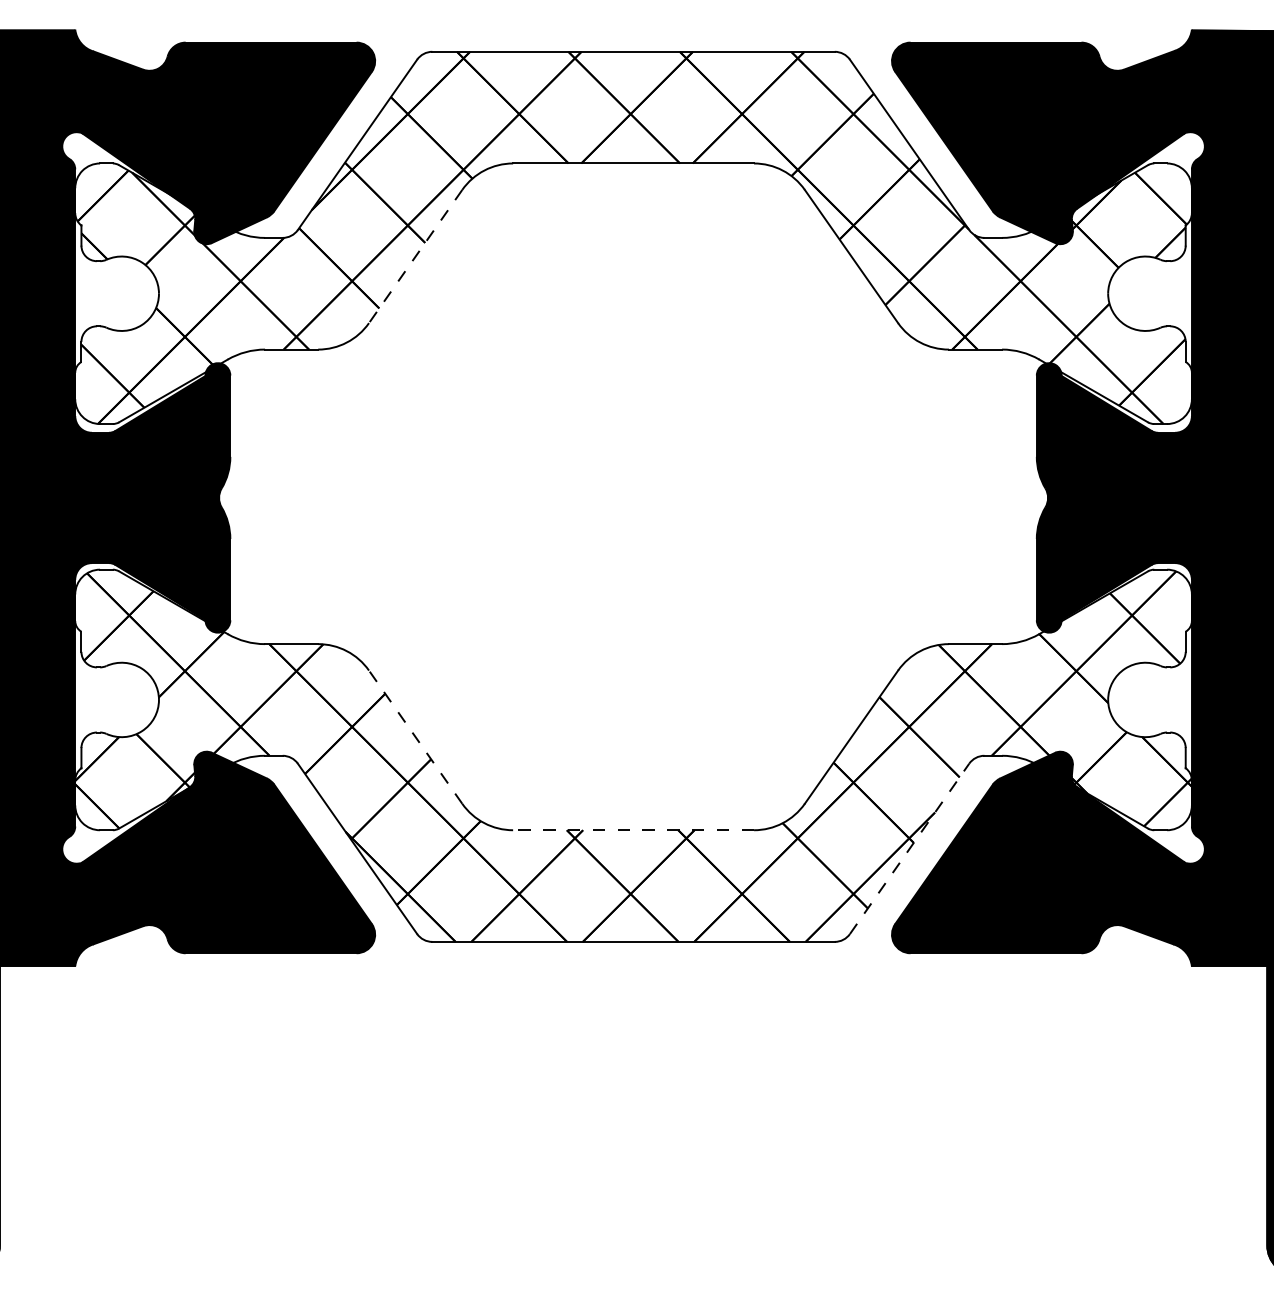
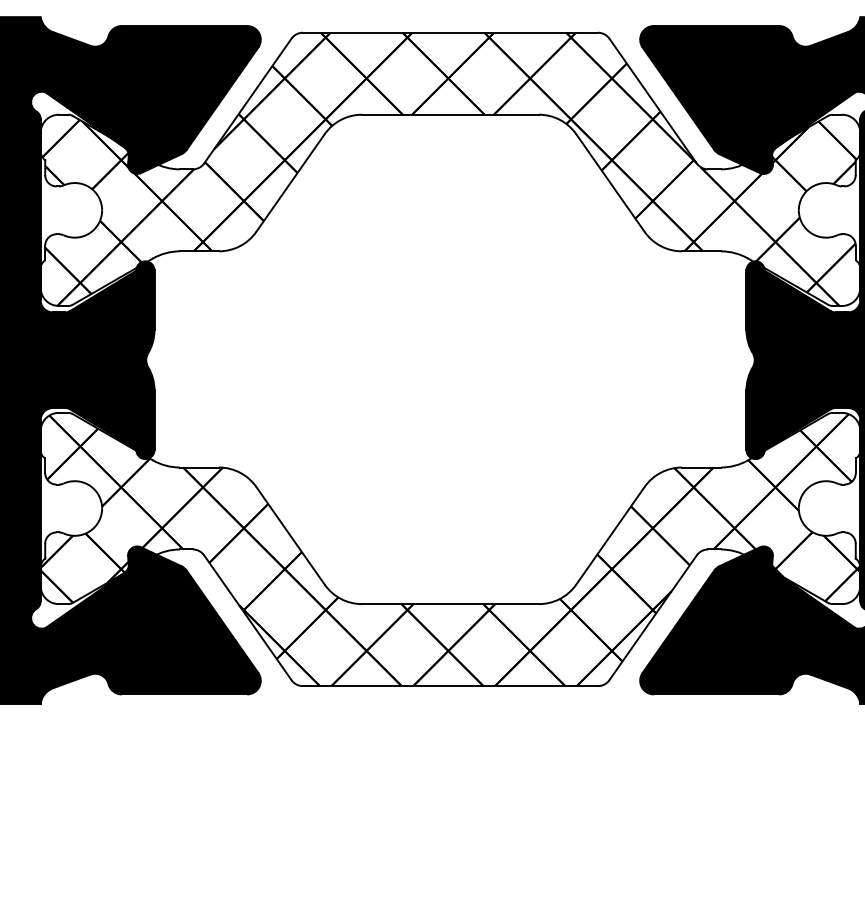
line: (415, 256) -> (290, 183), dashed -> solid
line: (415, 736) -> (290, 535), dashed -> solid
line: (633, 830) -> (450, 604), dashed -> solid
line: (909, 848) -> (653, 617), dashed -> solid

